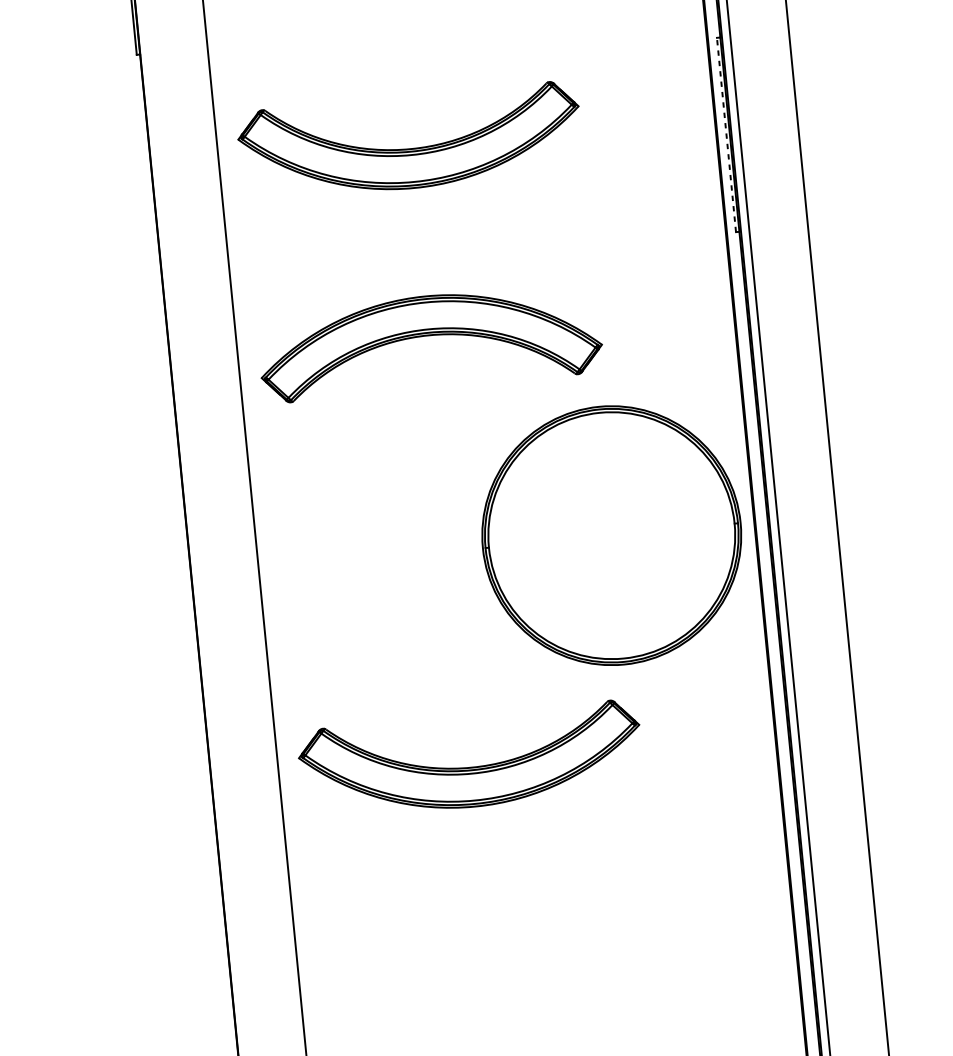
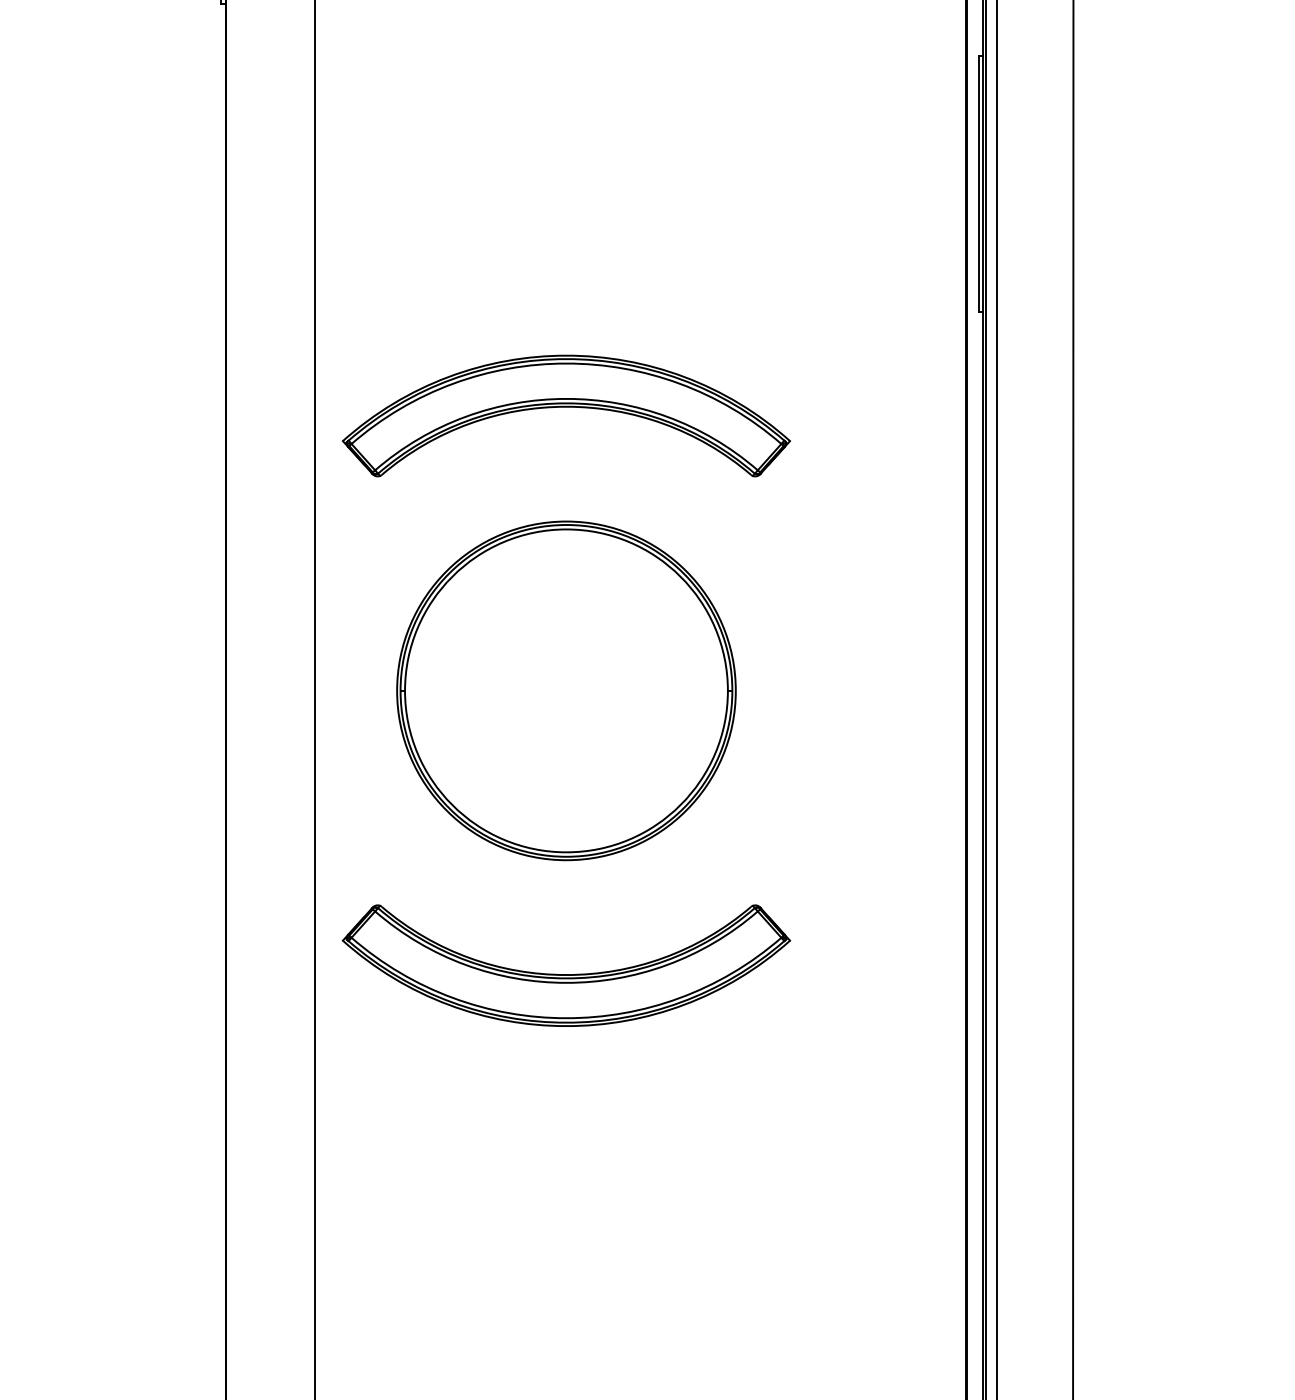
line: (726, 134) -> (978, 183), dashed -> solid
part: (411, 148) -> (566, 161), removed
part: (611, 535) -> (566, 690), moved

